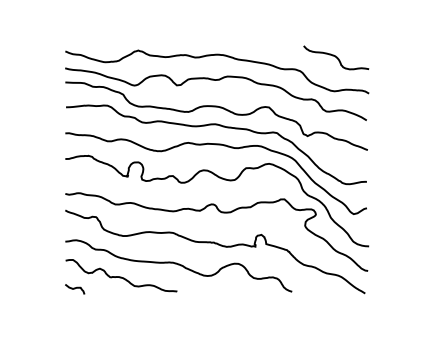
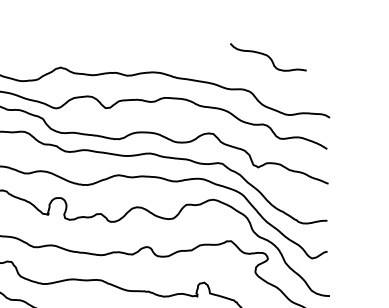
curve: (336, 57) -> (268, 56), moved

